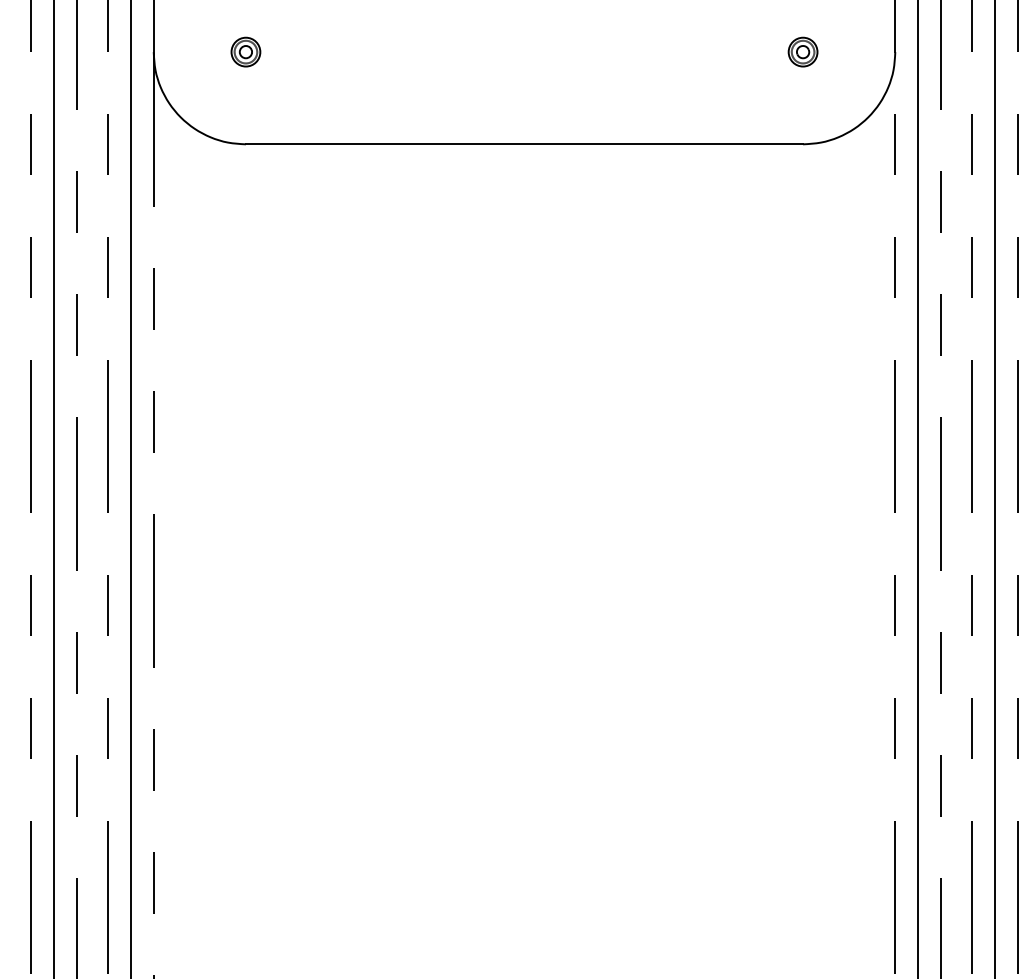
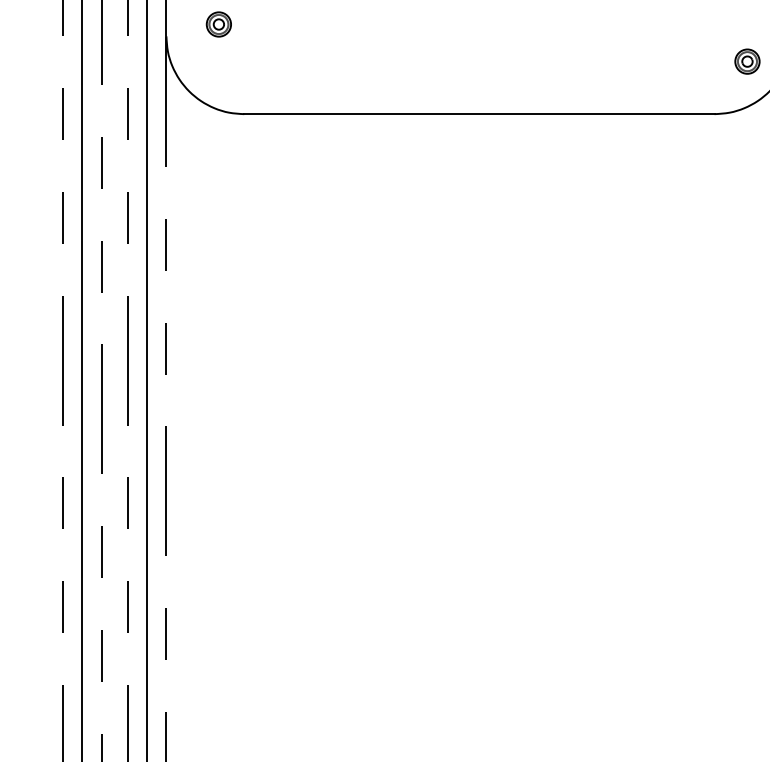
part: (245, 51) -> (218, 23), moved
part: (802, 51) -> (746, 61), moved

